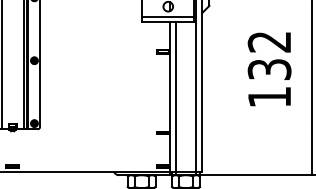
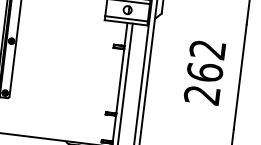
text: (269, 82) -> (203, 83), 132 -> 262

